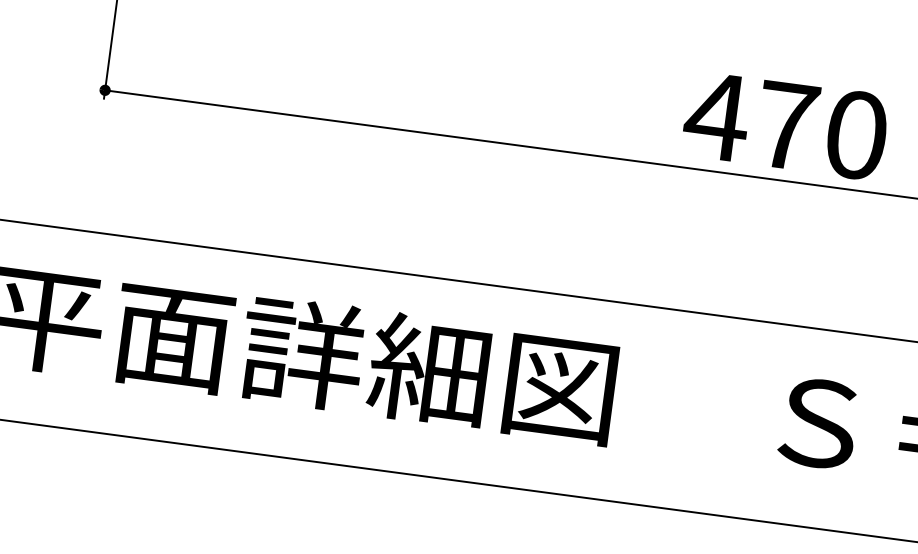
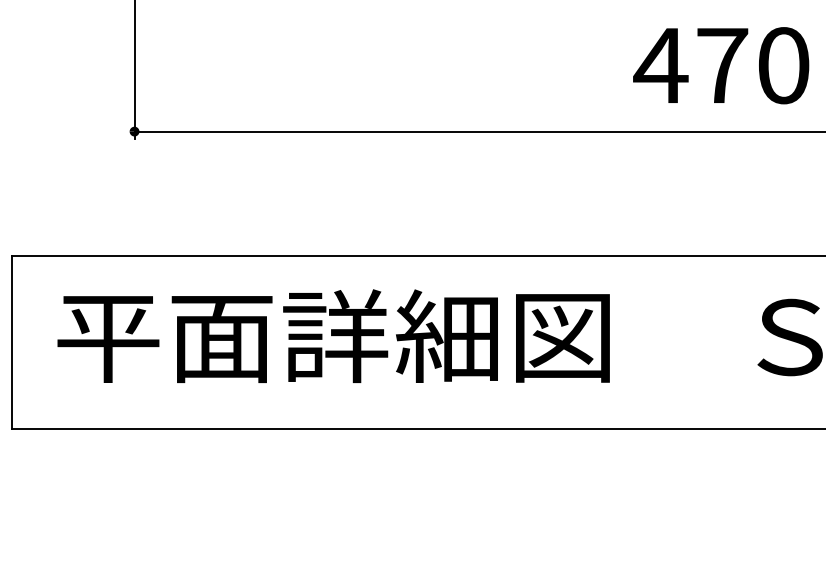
text: (785, 125) -> (721, 65), moved

